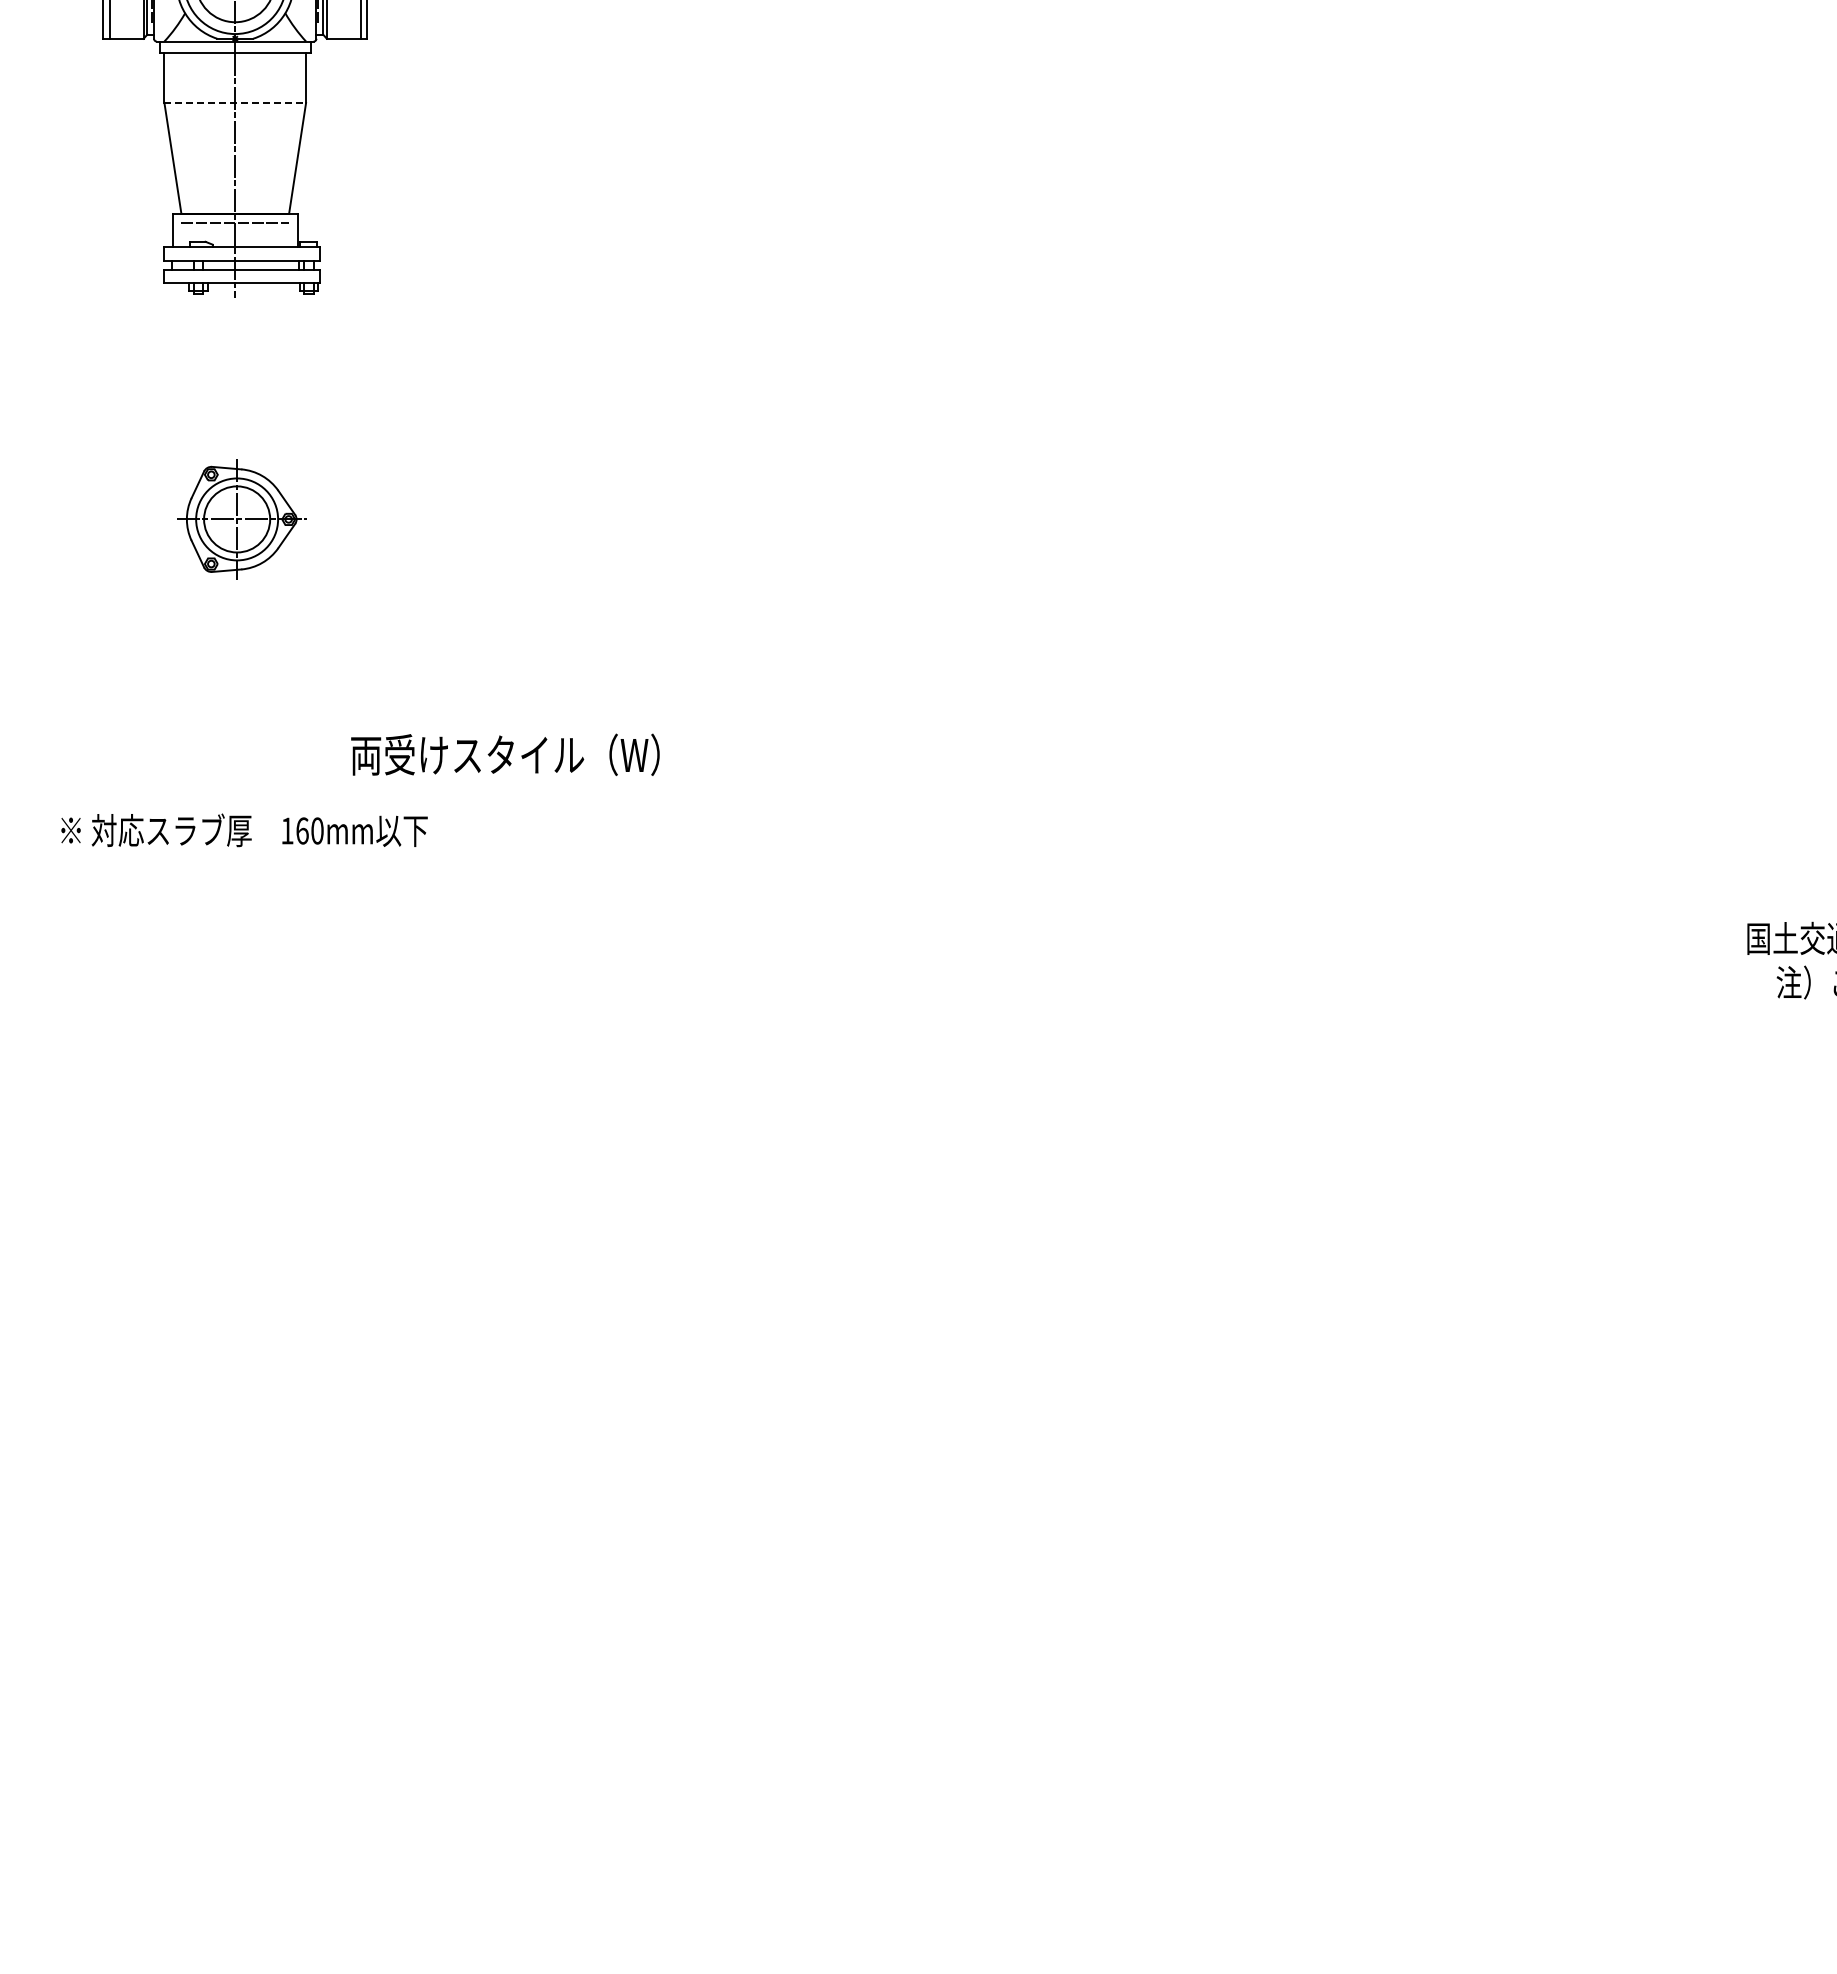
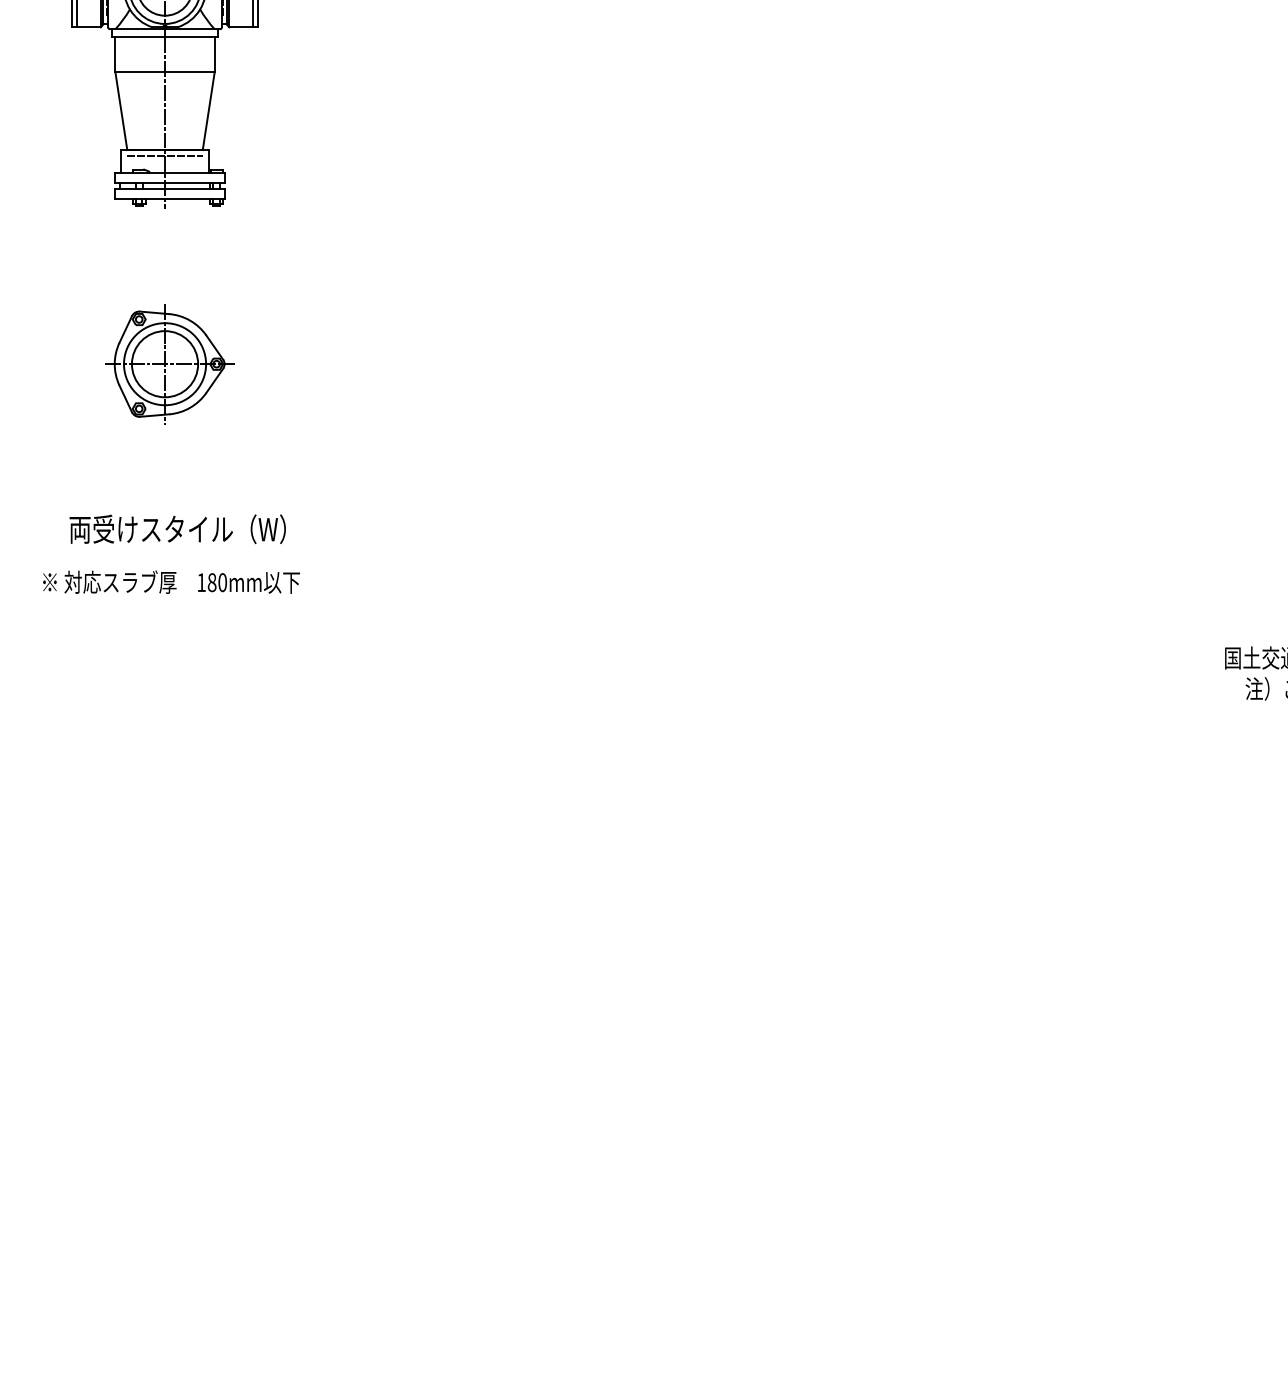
line: (235, 102) -> (165, 71), dashed -> solid
part: (241, 519) -> (169, 364), size x1.43
text: (505, 754) -> (177, 529), moved
text: (302, 830) -> (212, 582), 160mm -> 180mm

